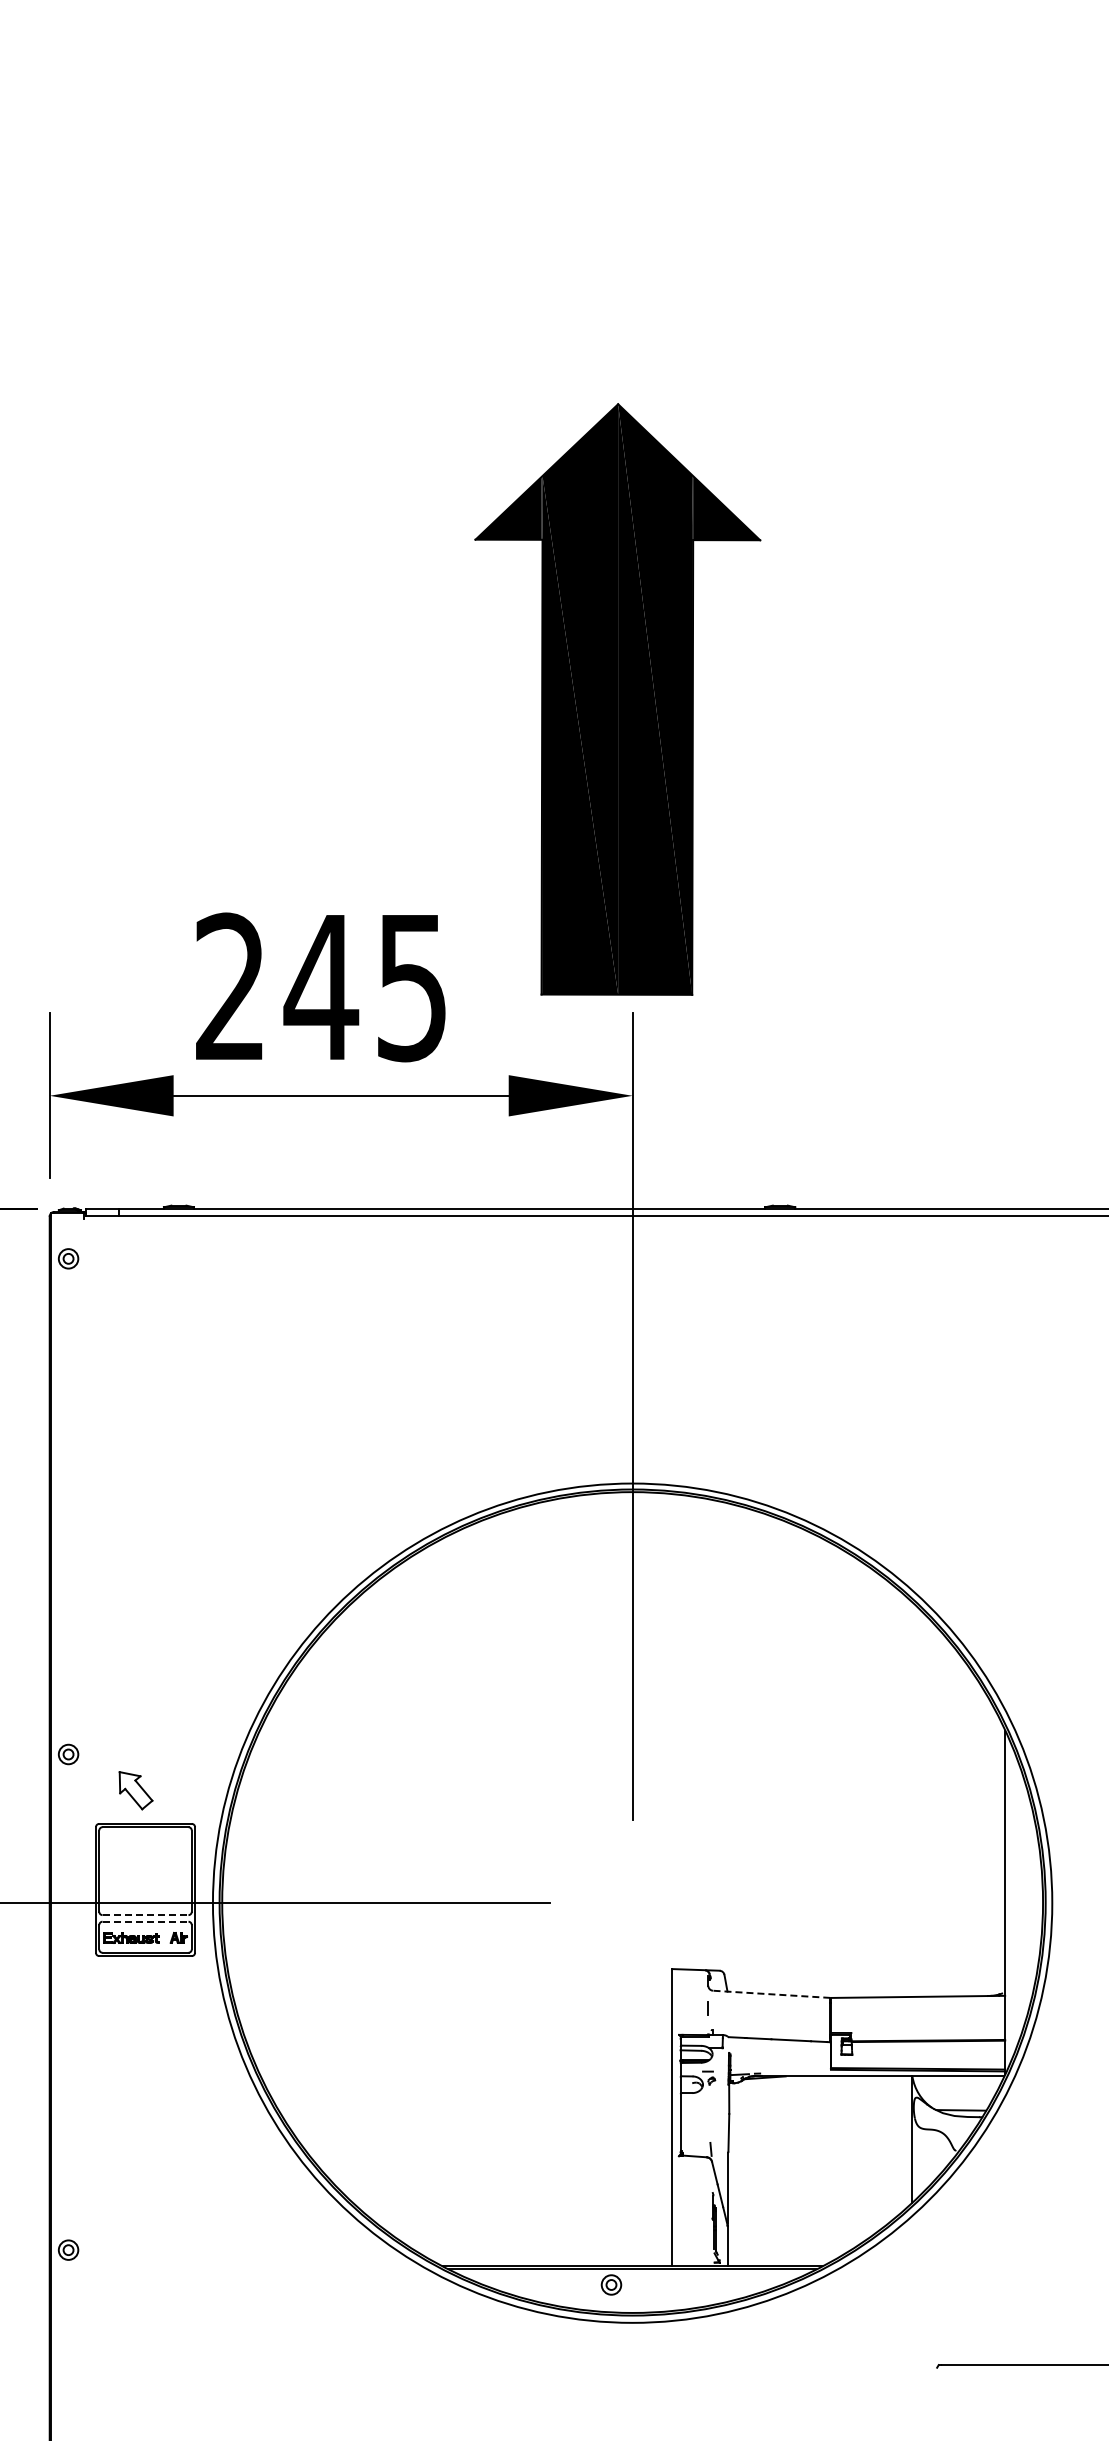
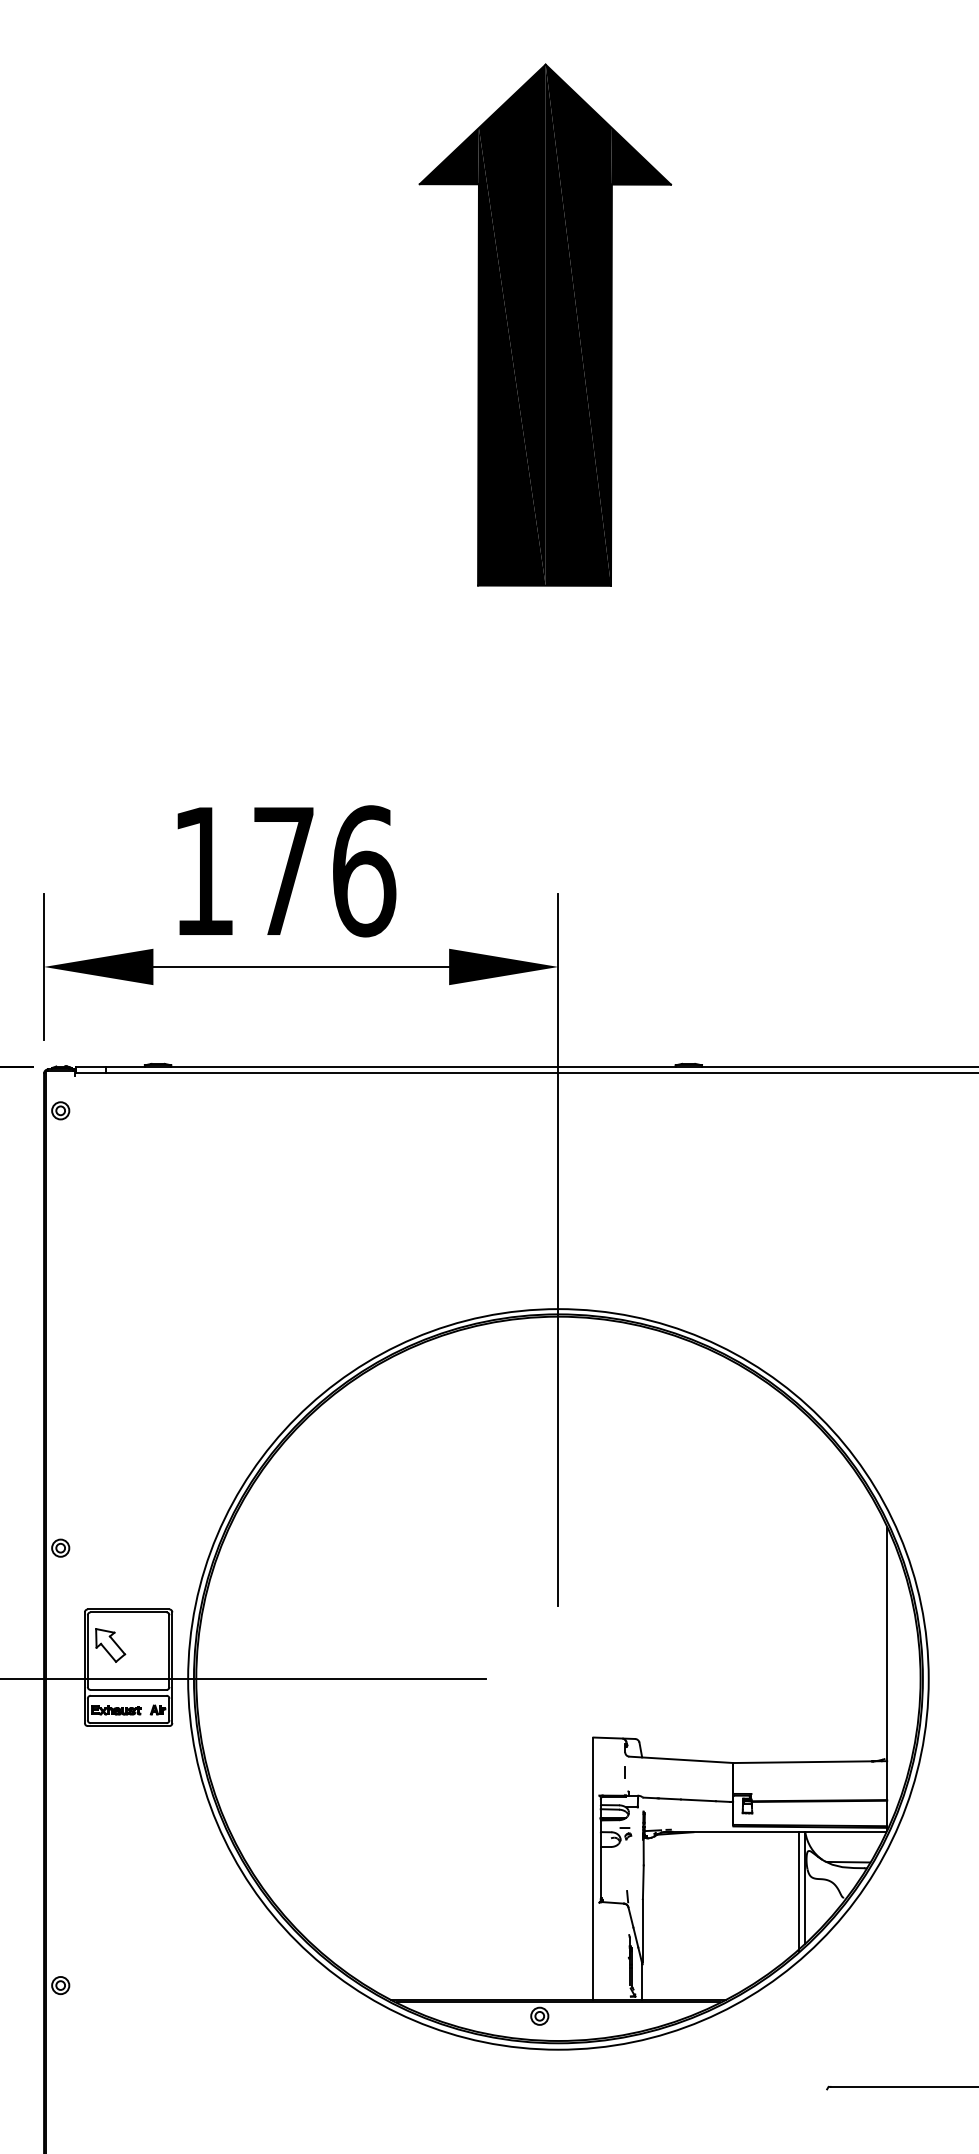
part: (617, 699) -> (545, 325), moved
text: (322, 987) -> (284, 871), 245 -> 176
part: (135, 1790) -> (110, 1645), moved
line: (145, 1915) -> (128, 1690), dashed -> solid
line: (145, 1921) -> (128, 1695), dashed -> solid
line: (771, 1994) -> (680, 1759), dashed -> solid
line: (905, 2143) -> (799, 1891), added

